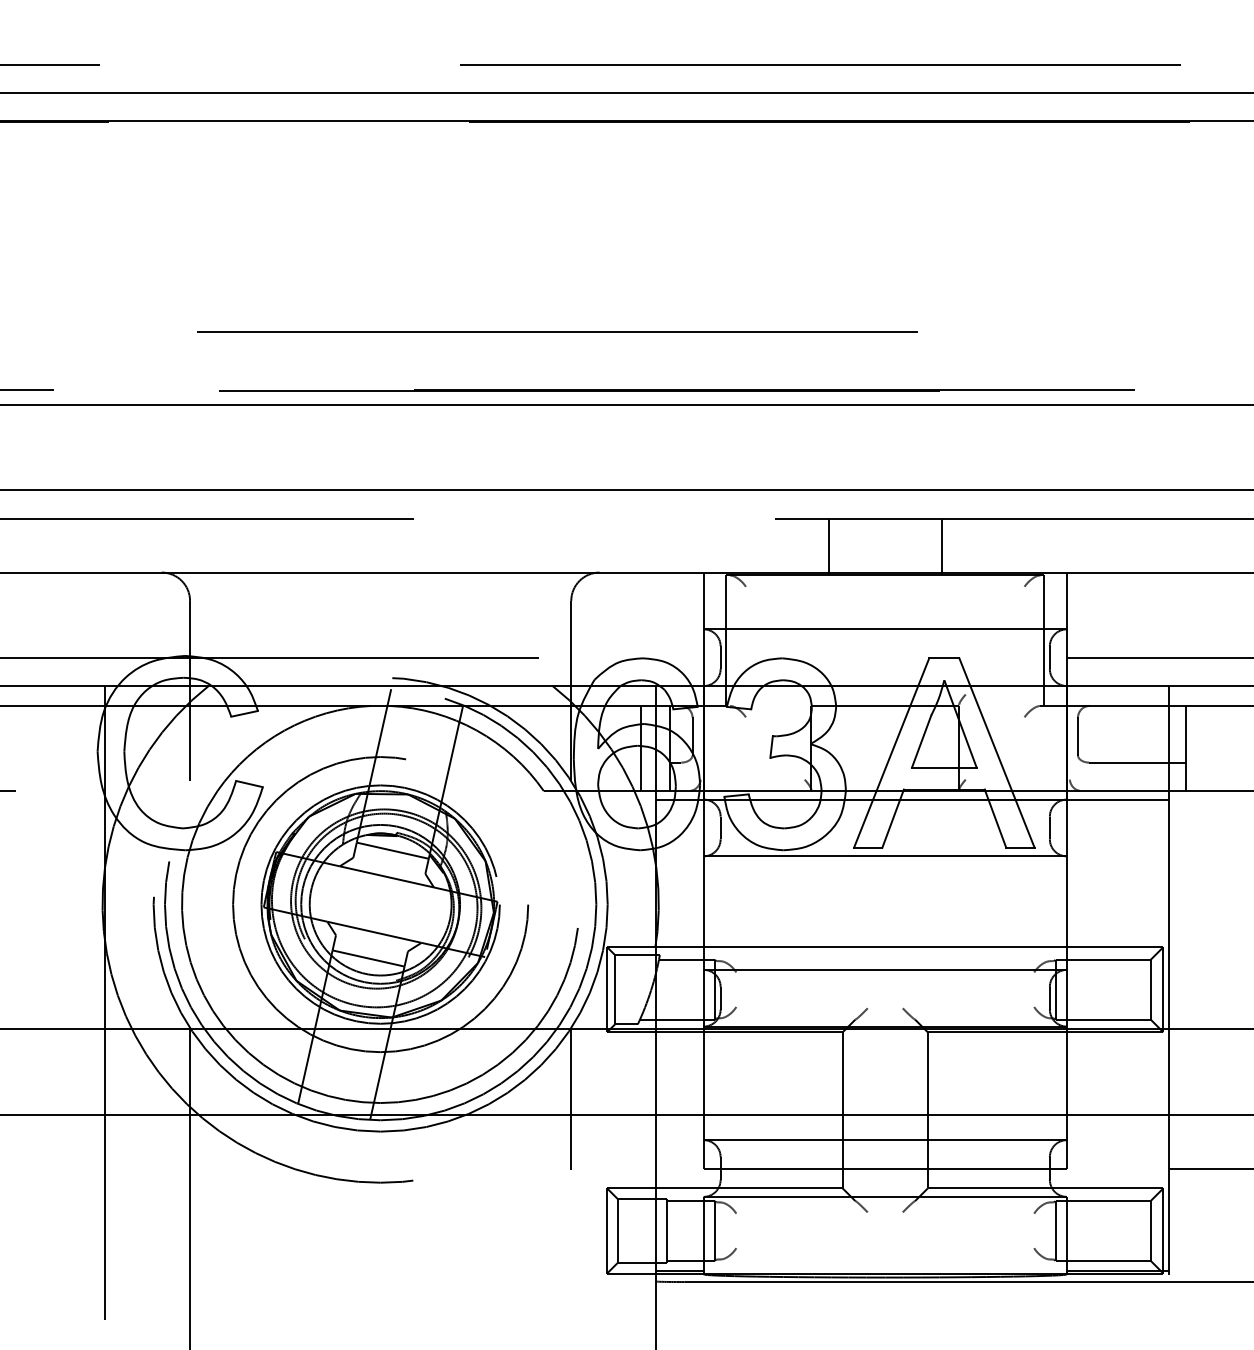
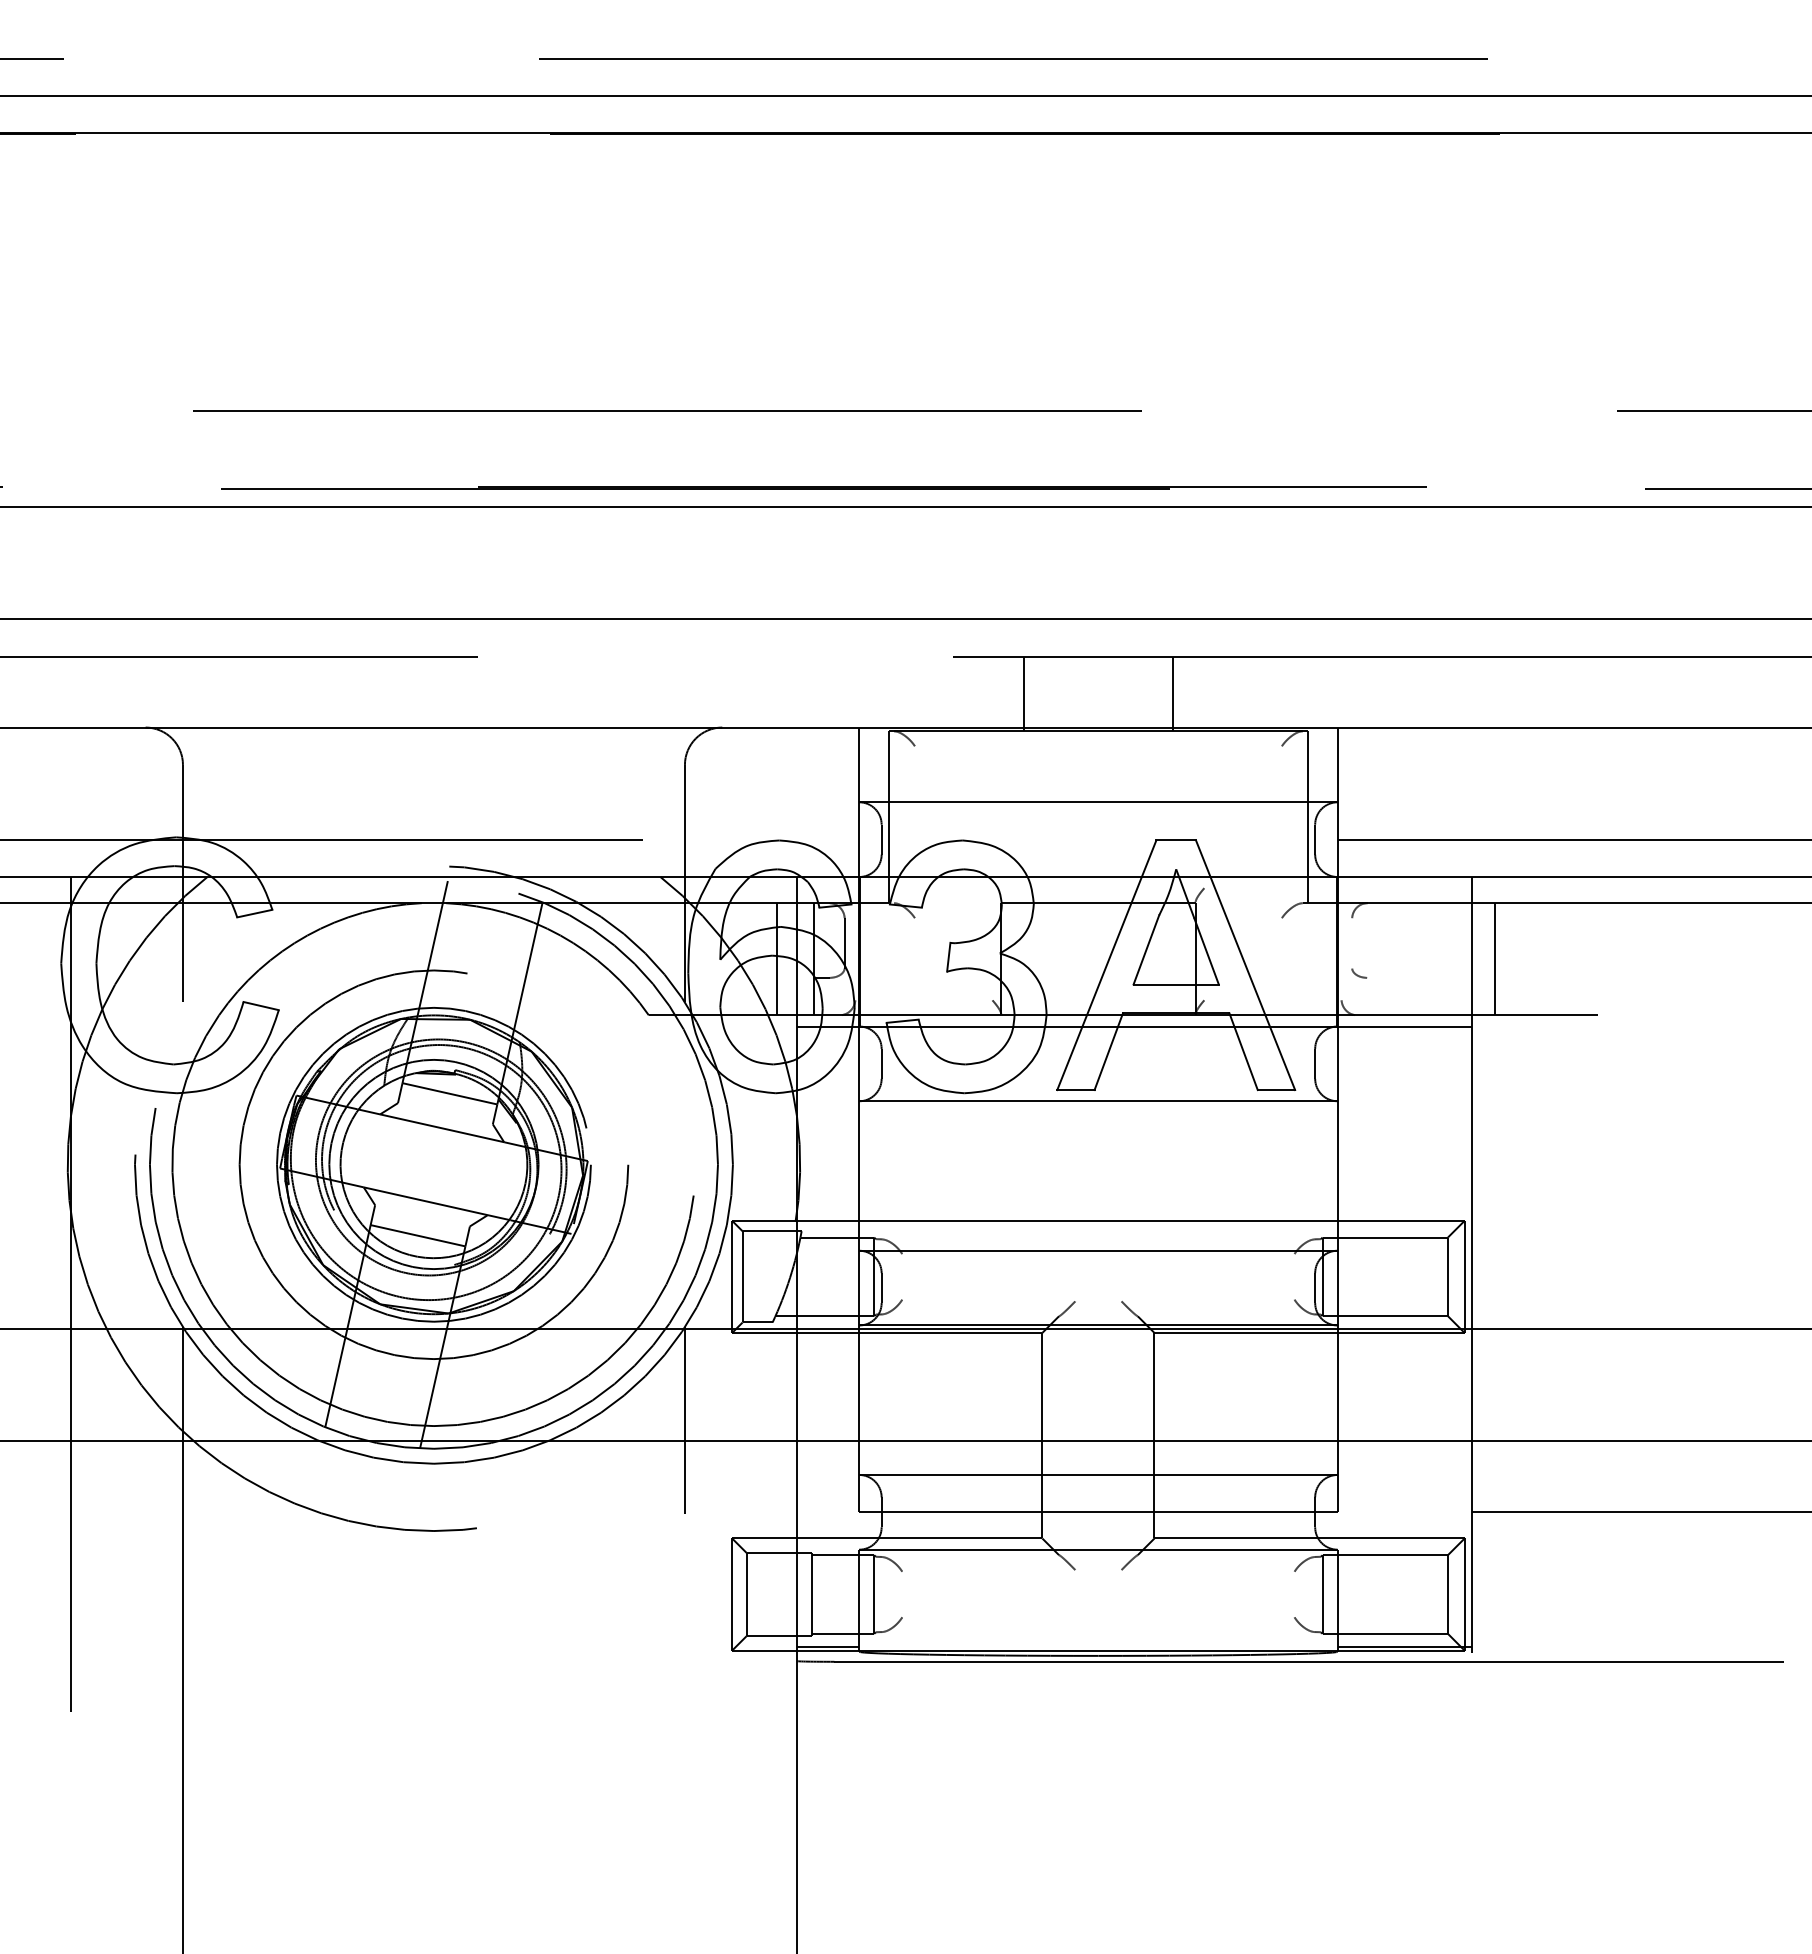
line: (1078, 736) -> (1352, 943), removed
line: (1137, 762) -> (1430, 977), removed

